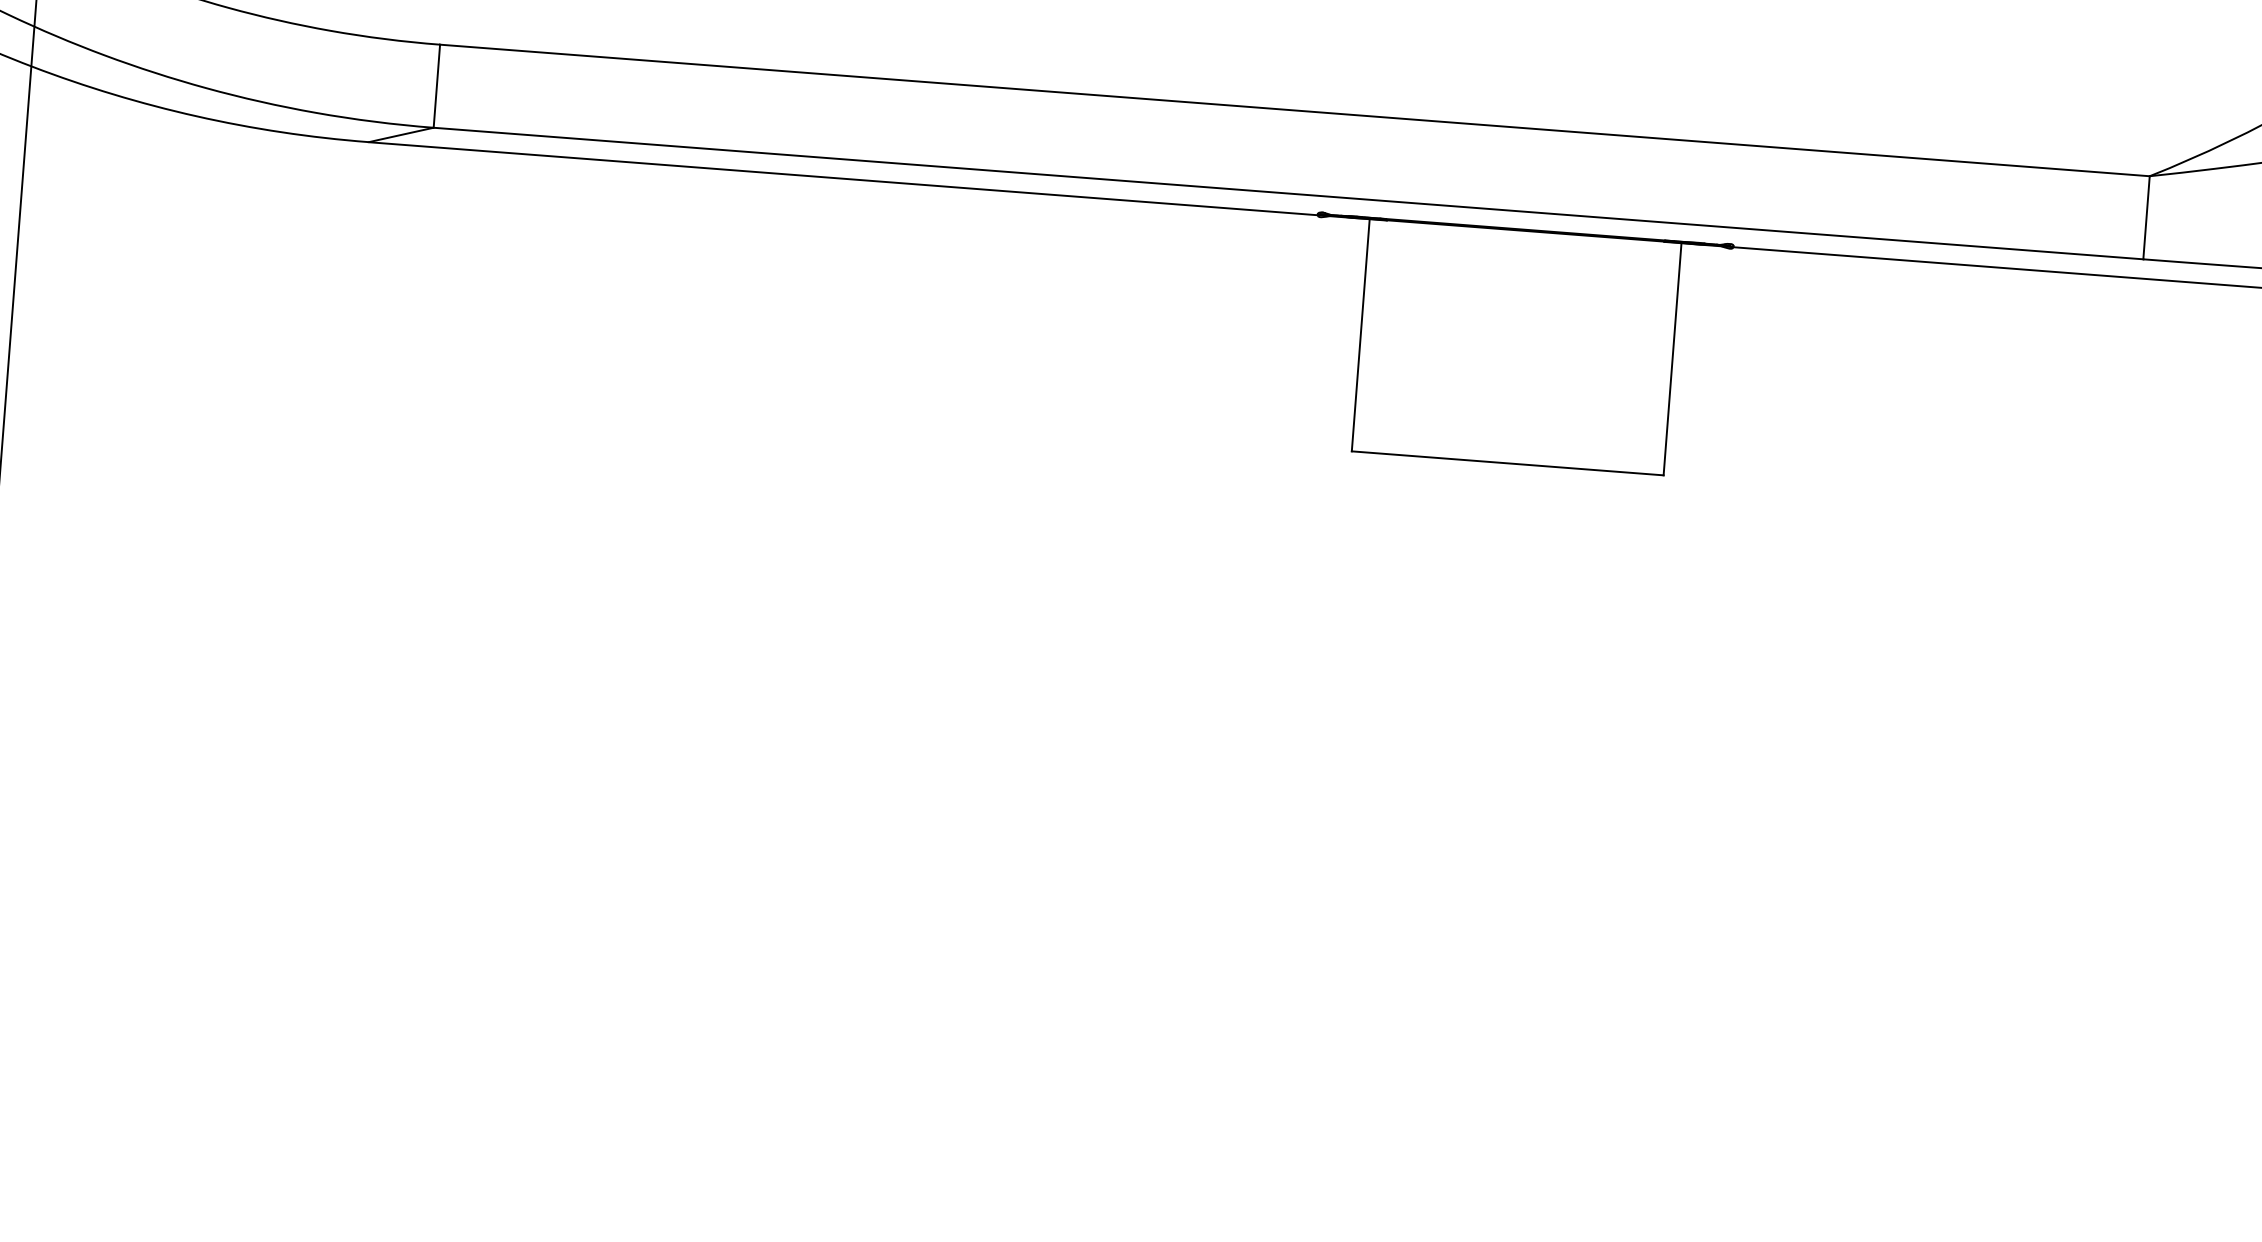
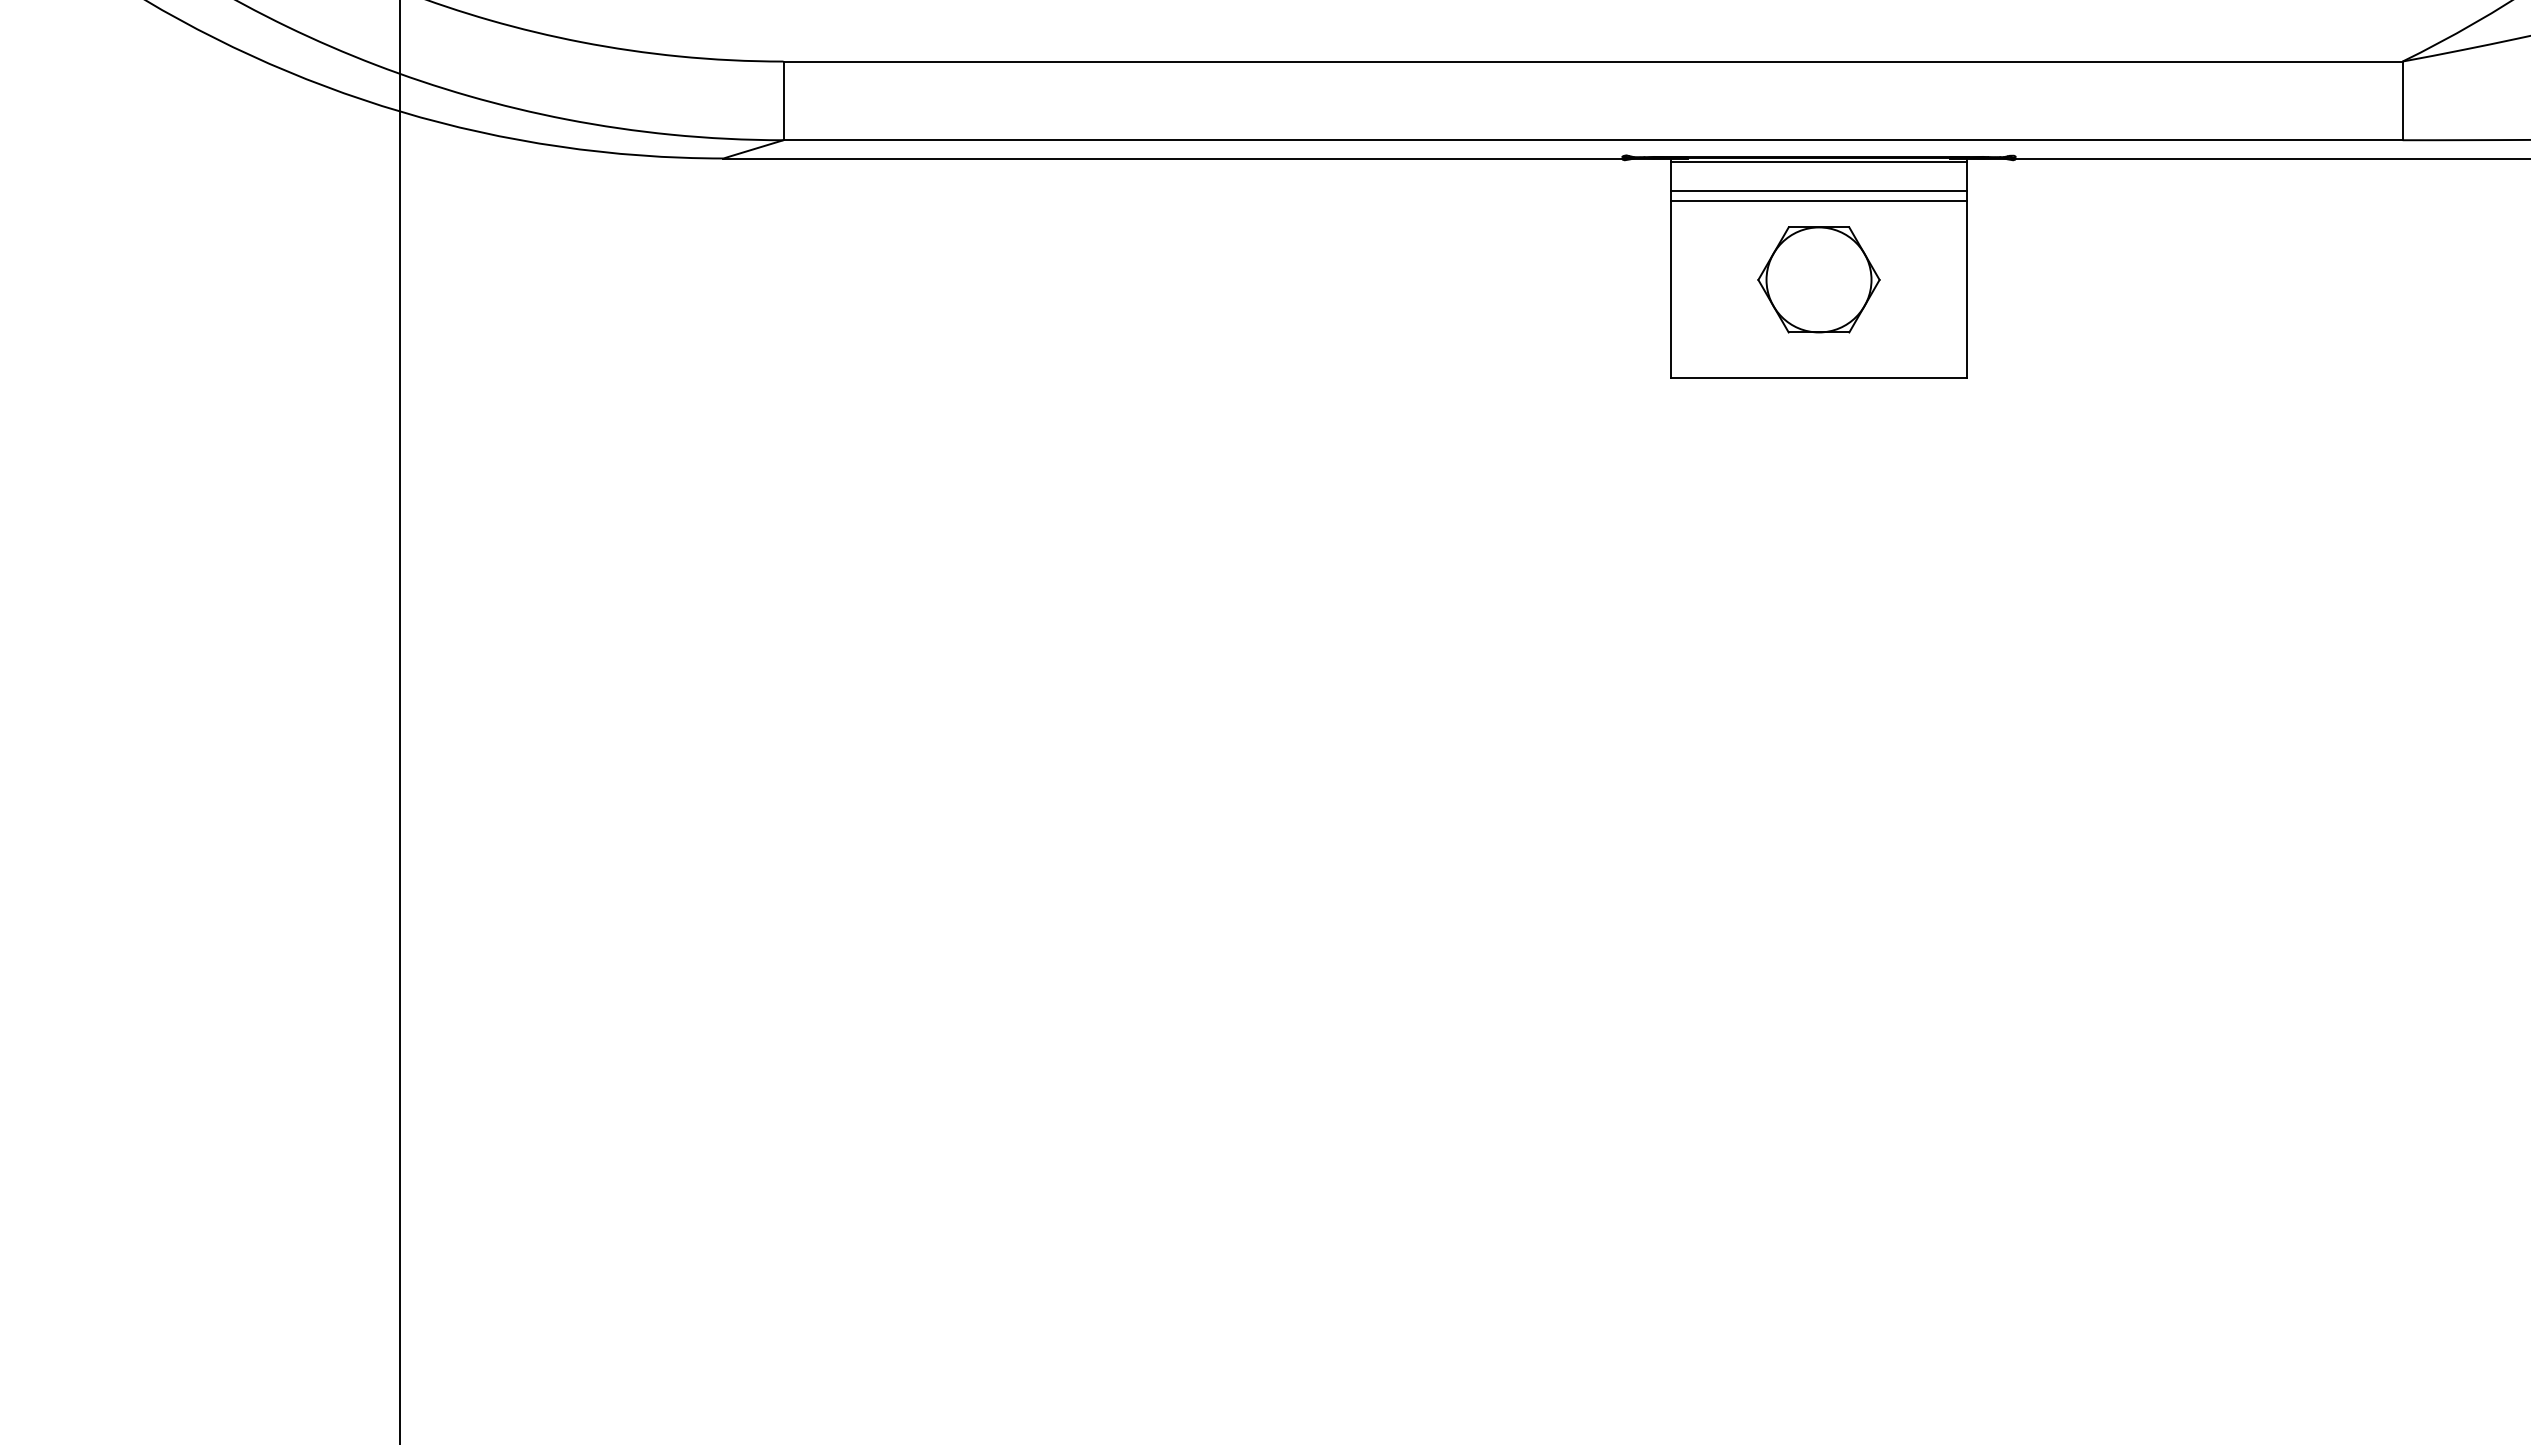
line: (1524, 234) -> (1818, 161), added
line: (1522, 265) -> (1818, 191), added
line: (1521, 276) -> (1818, 201), added
part: (1515, 358) -> (1818, 279), added

